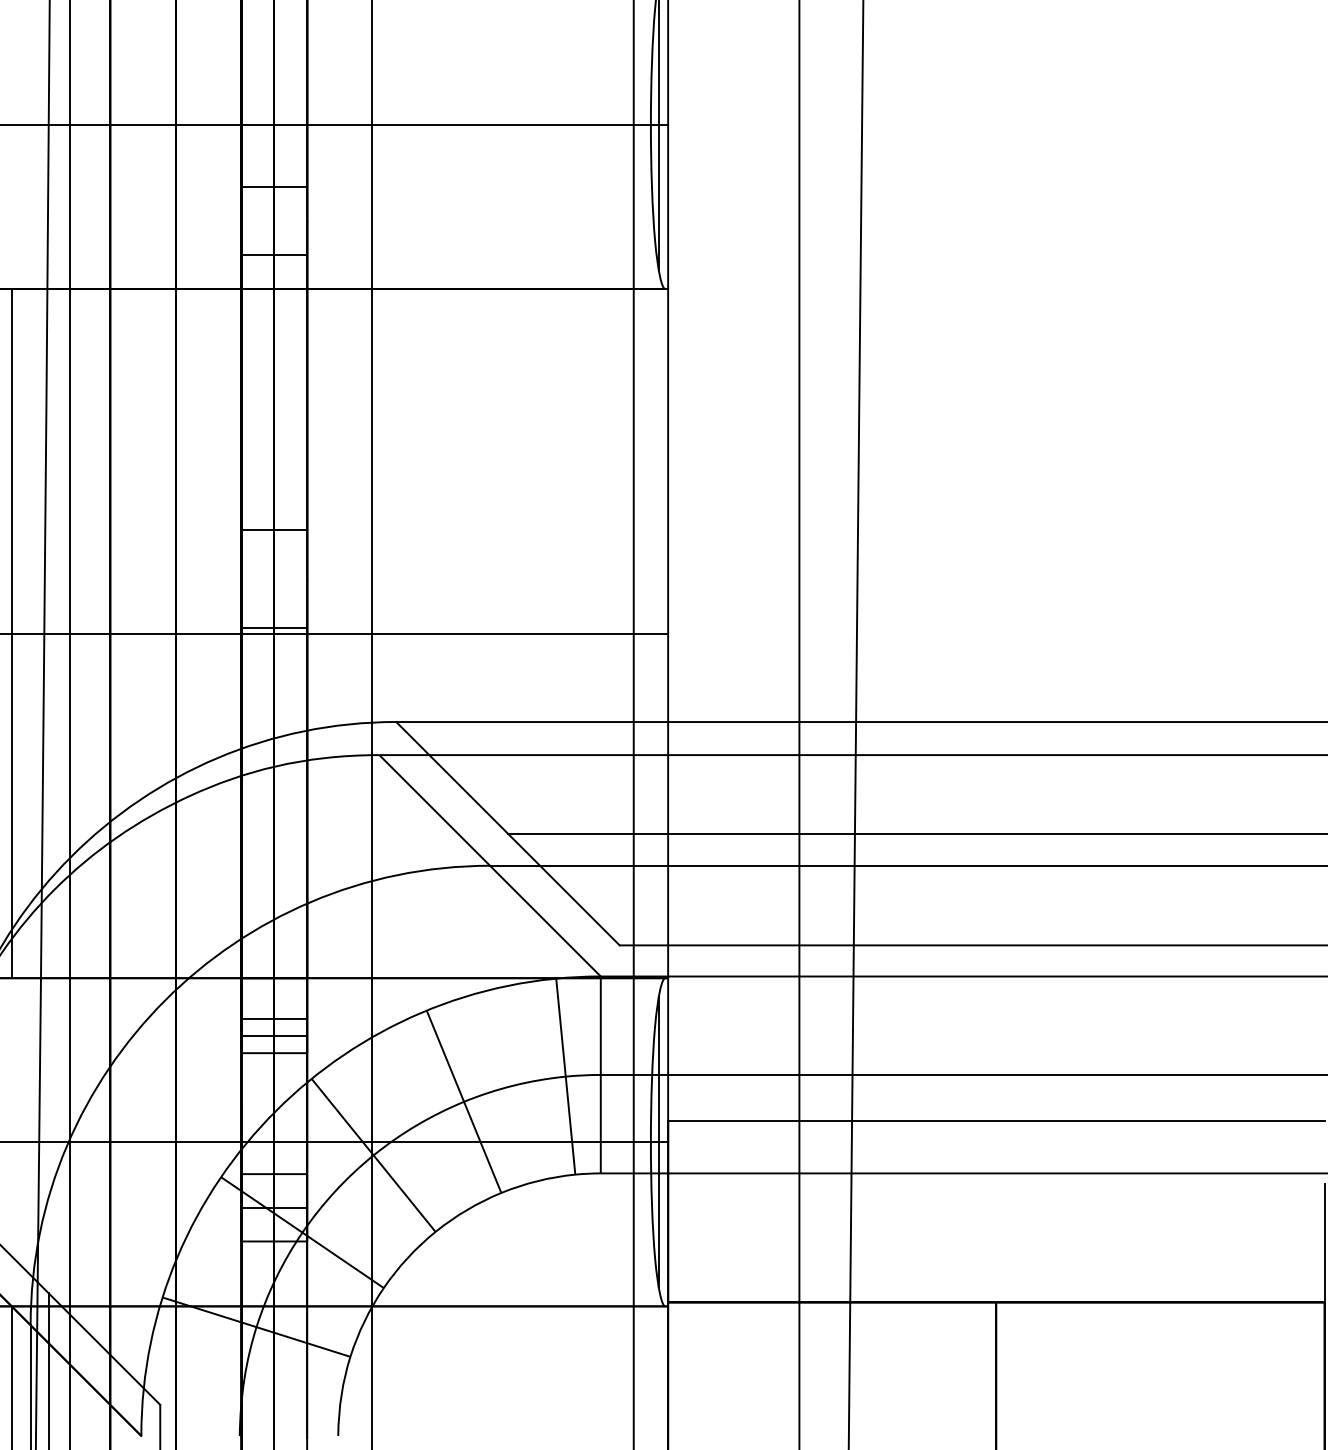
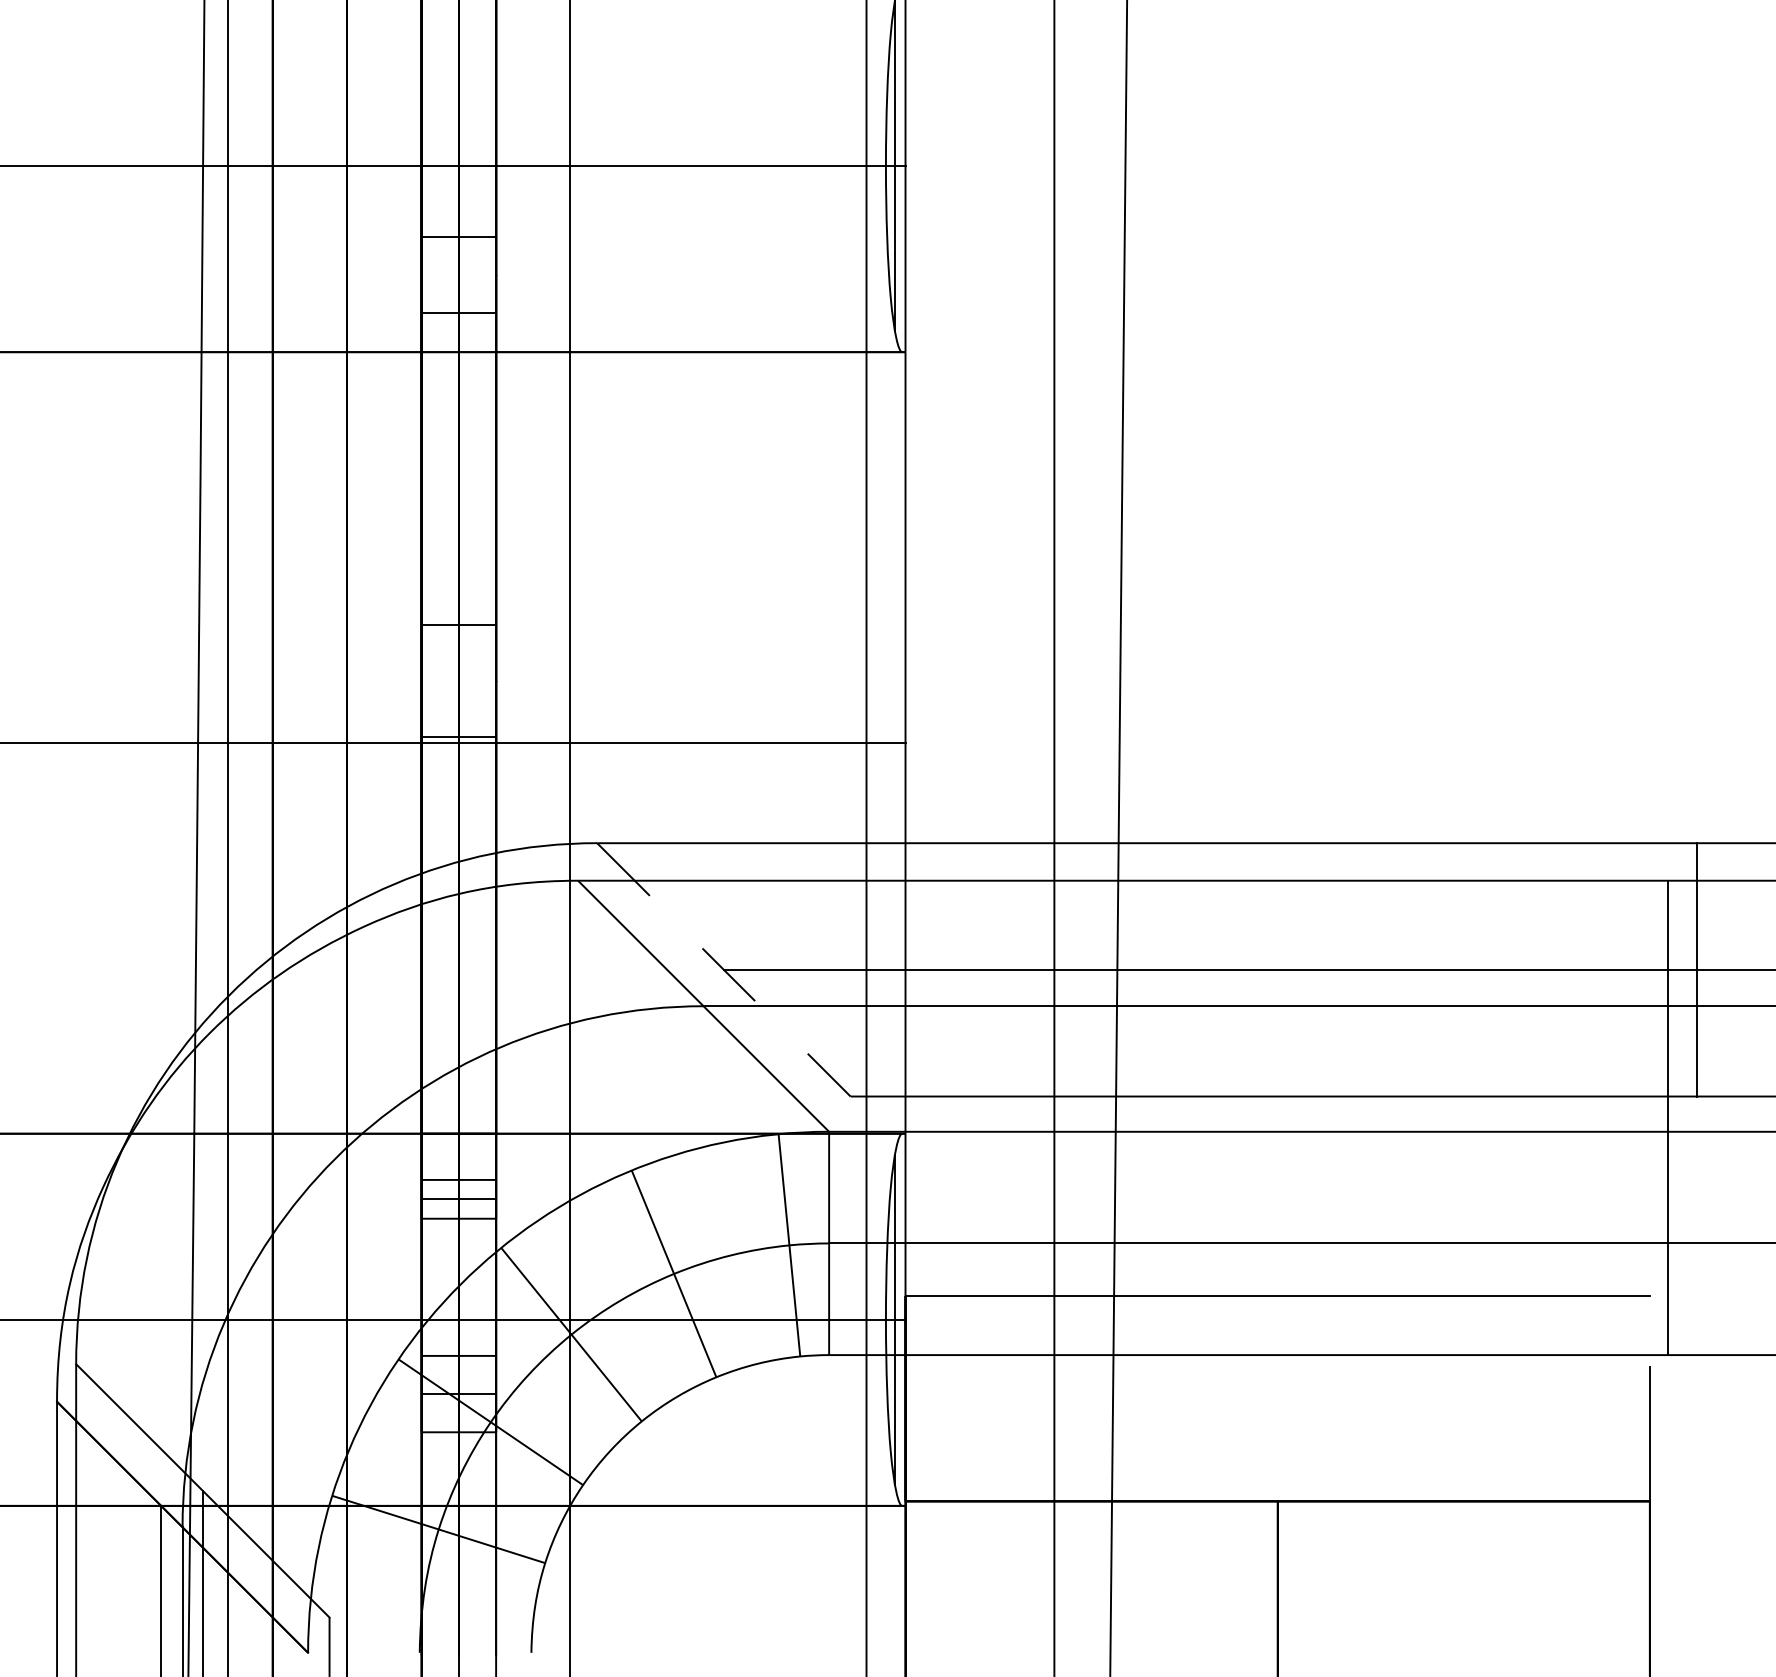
line: (12, 633) -> (161, 742), removed
line: (508, 834) -> (724, 970), solid -> dashed

